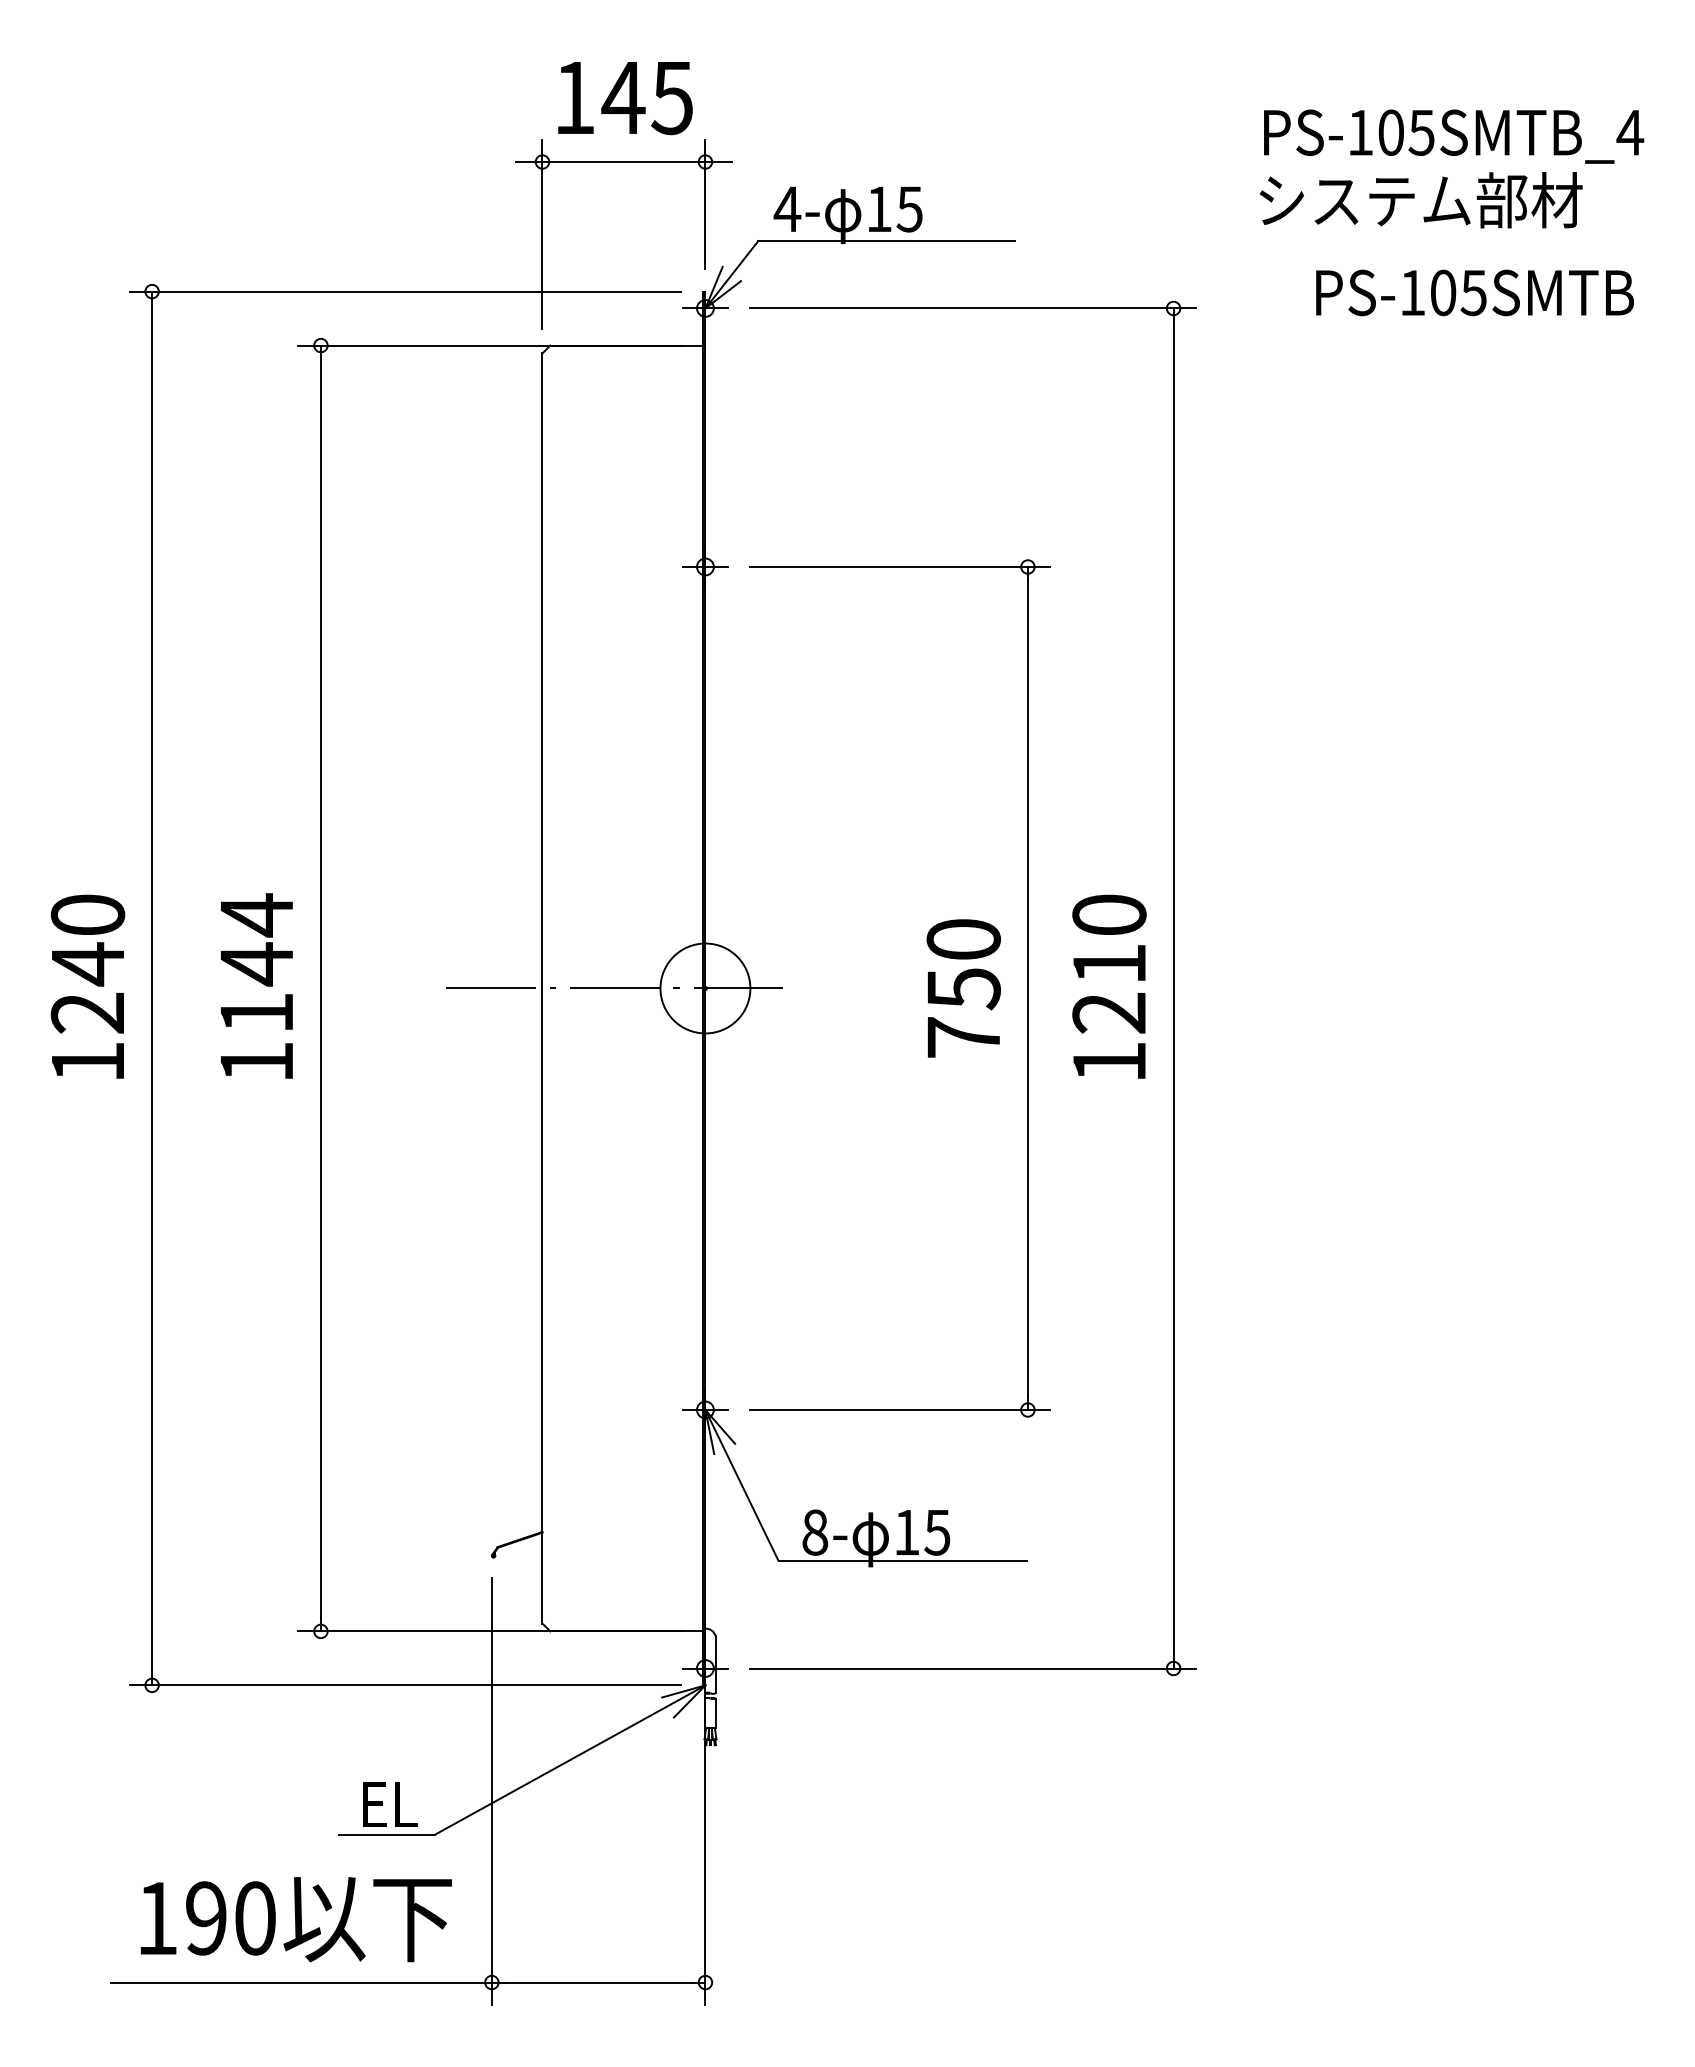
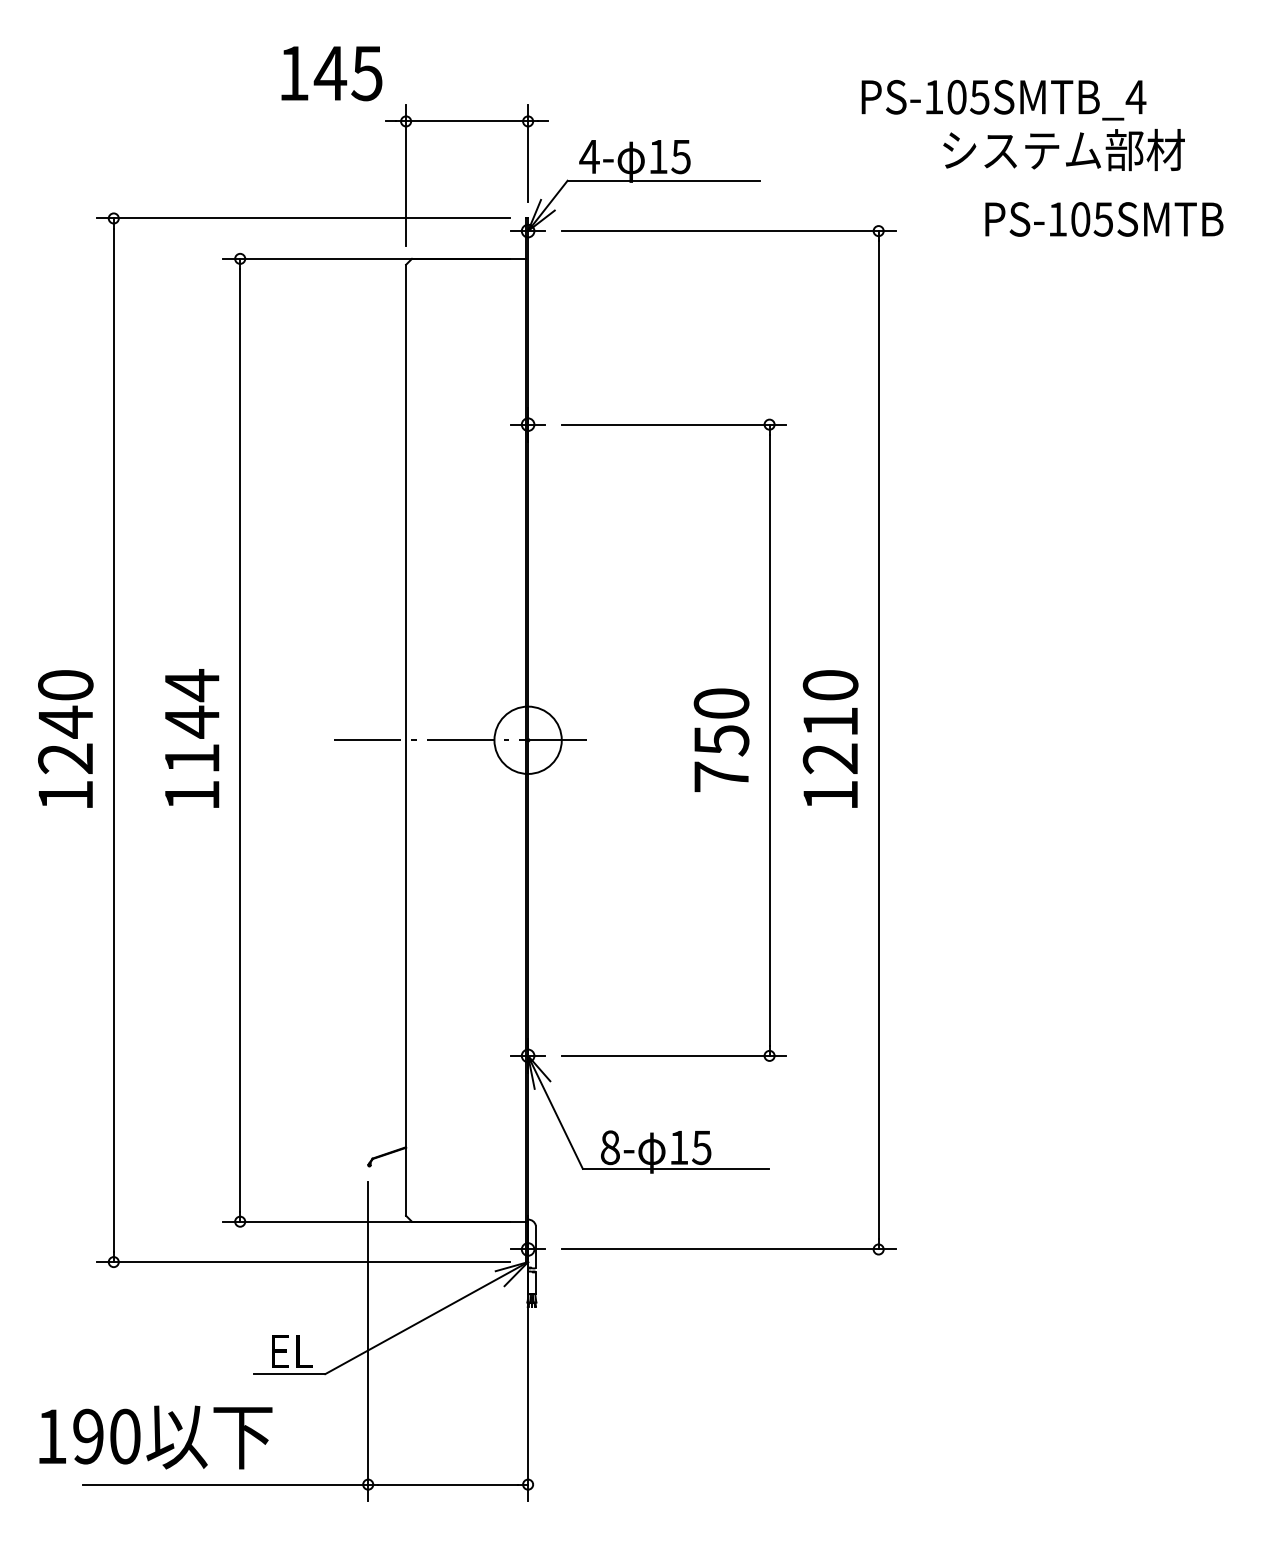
text: (625, 98) -> (331, 73), moved
text: (1454, 136) -> (1004, 100), moved
text: (296, 1919) -> (156, 1437), moved

